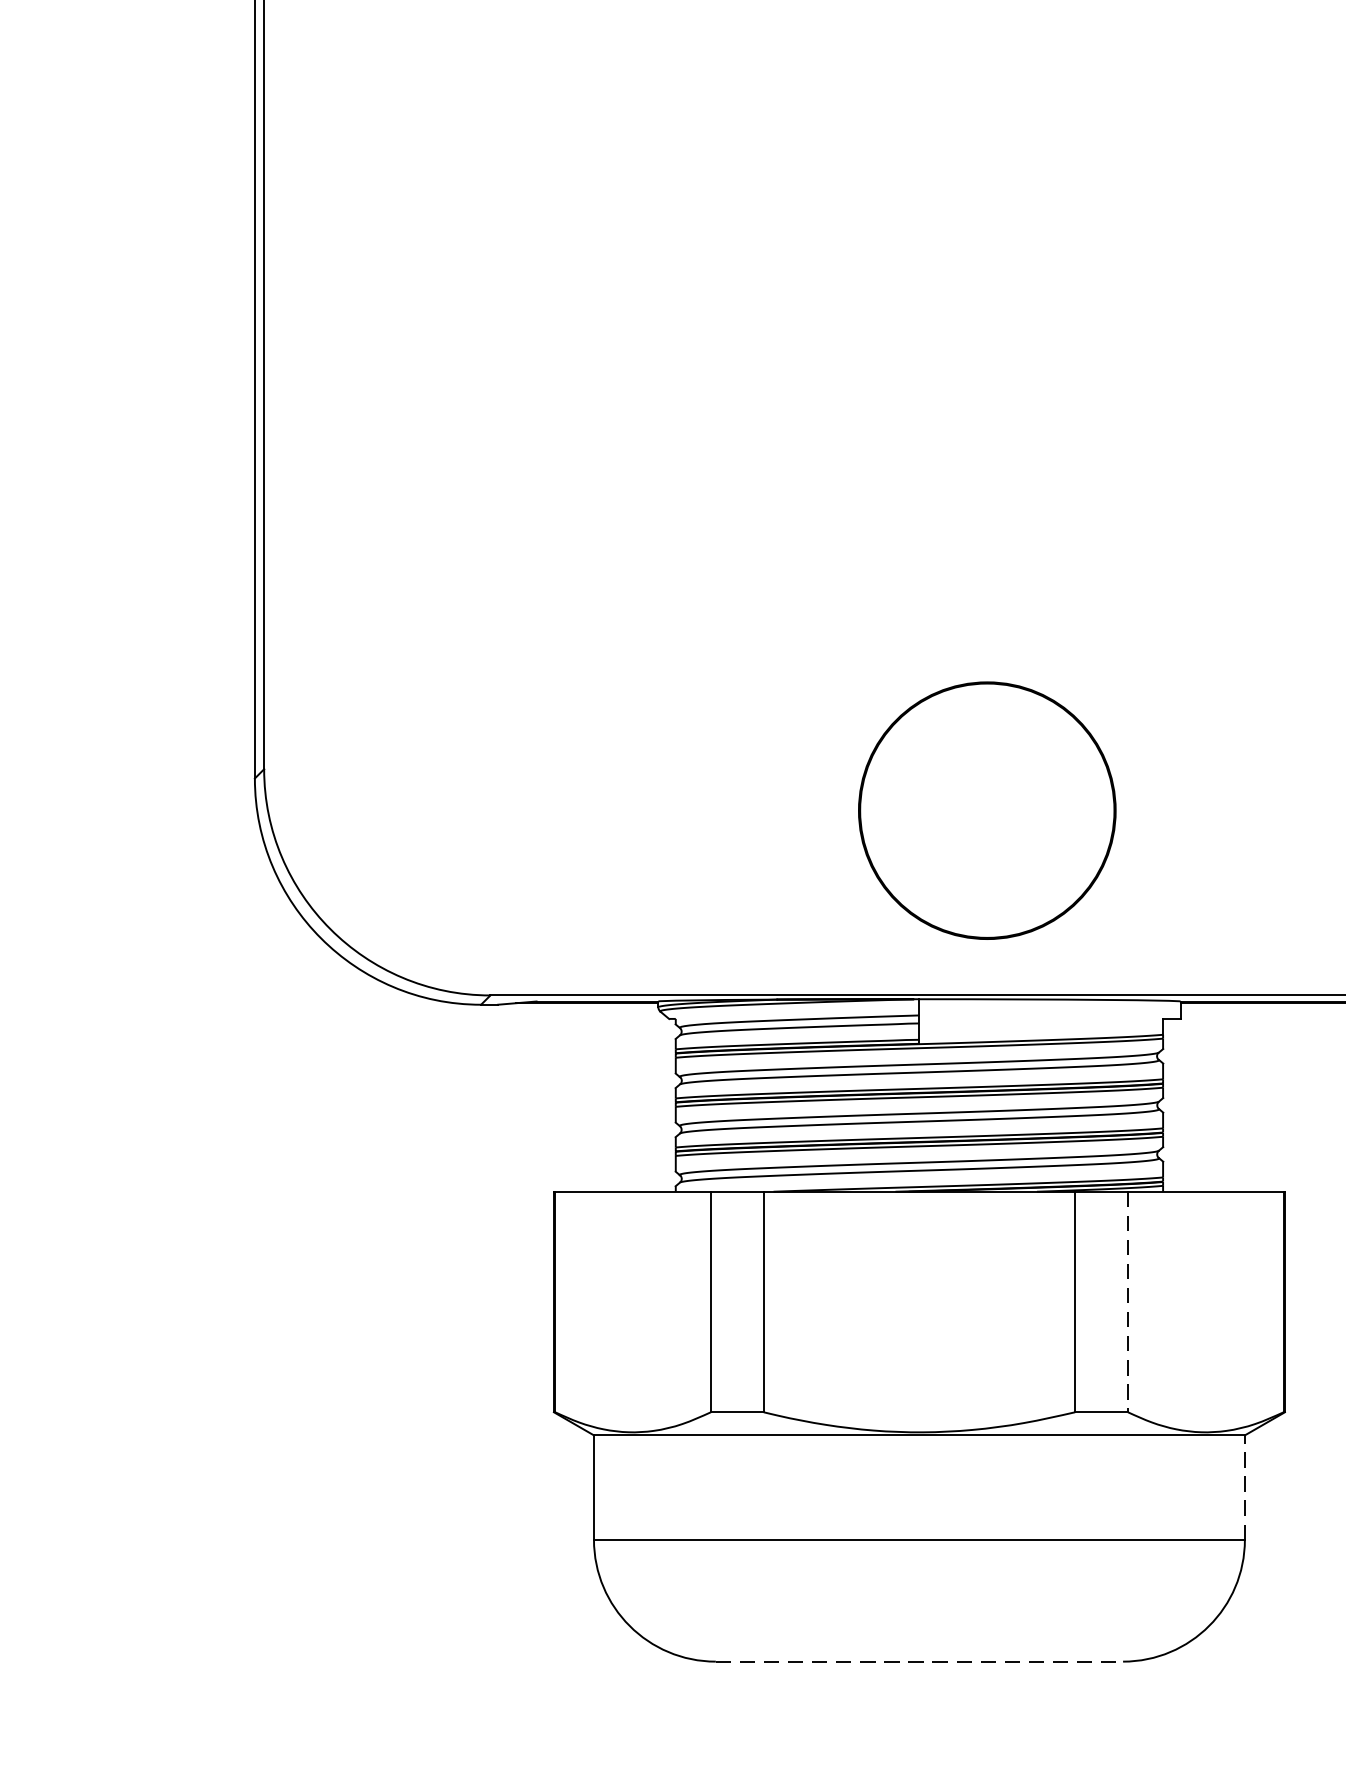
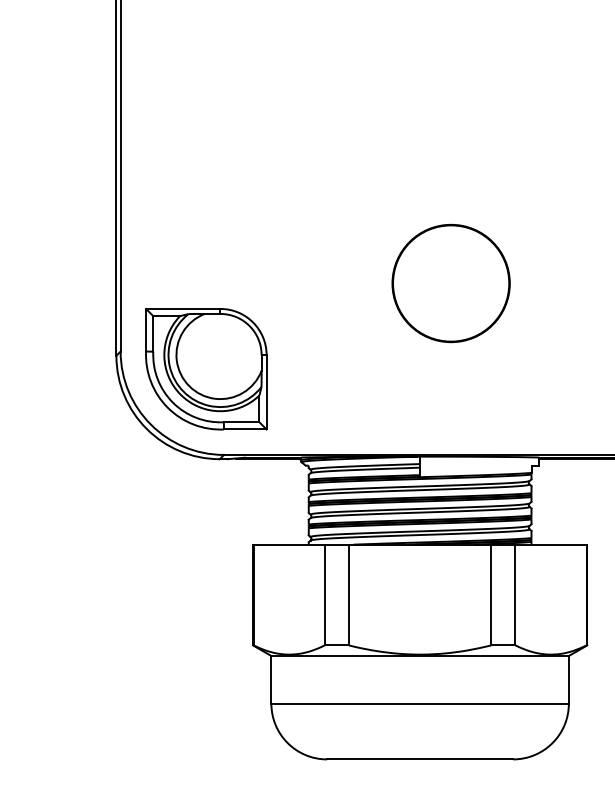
part: (452, 806) -> (206, 368), added
circle: (985, 810) -> (450, 283), moved
line: (1128, 1303) -> (515, 595), dashed -> solid
line: (1244, 1486) -> (568, 679), dashed -> solid
line: (920, 1661) -> (420, 759), dashed -> solid

